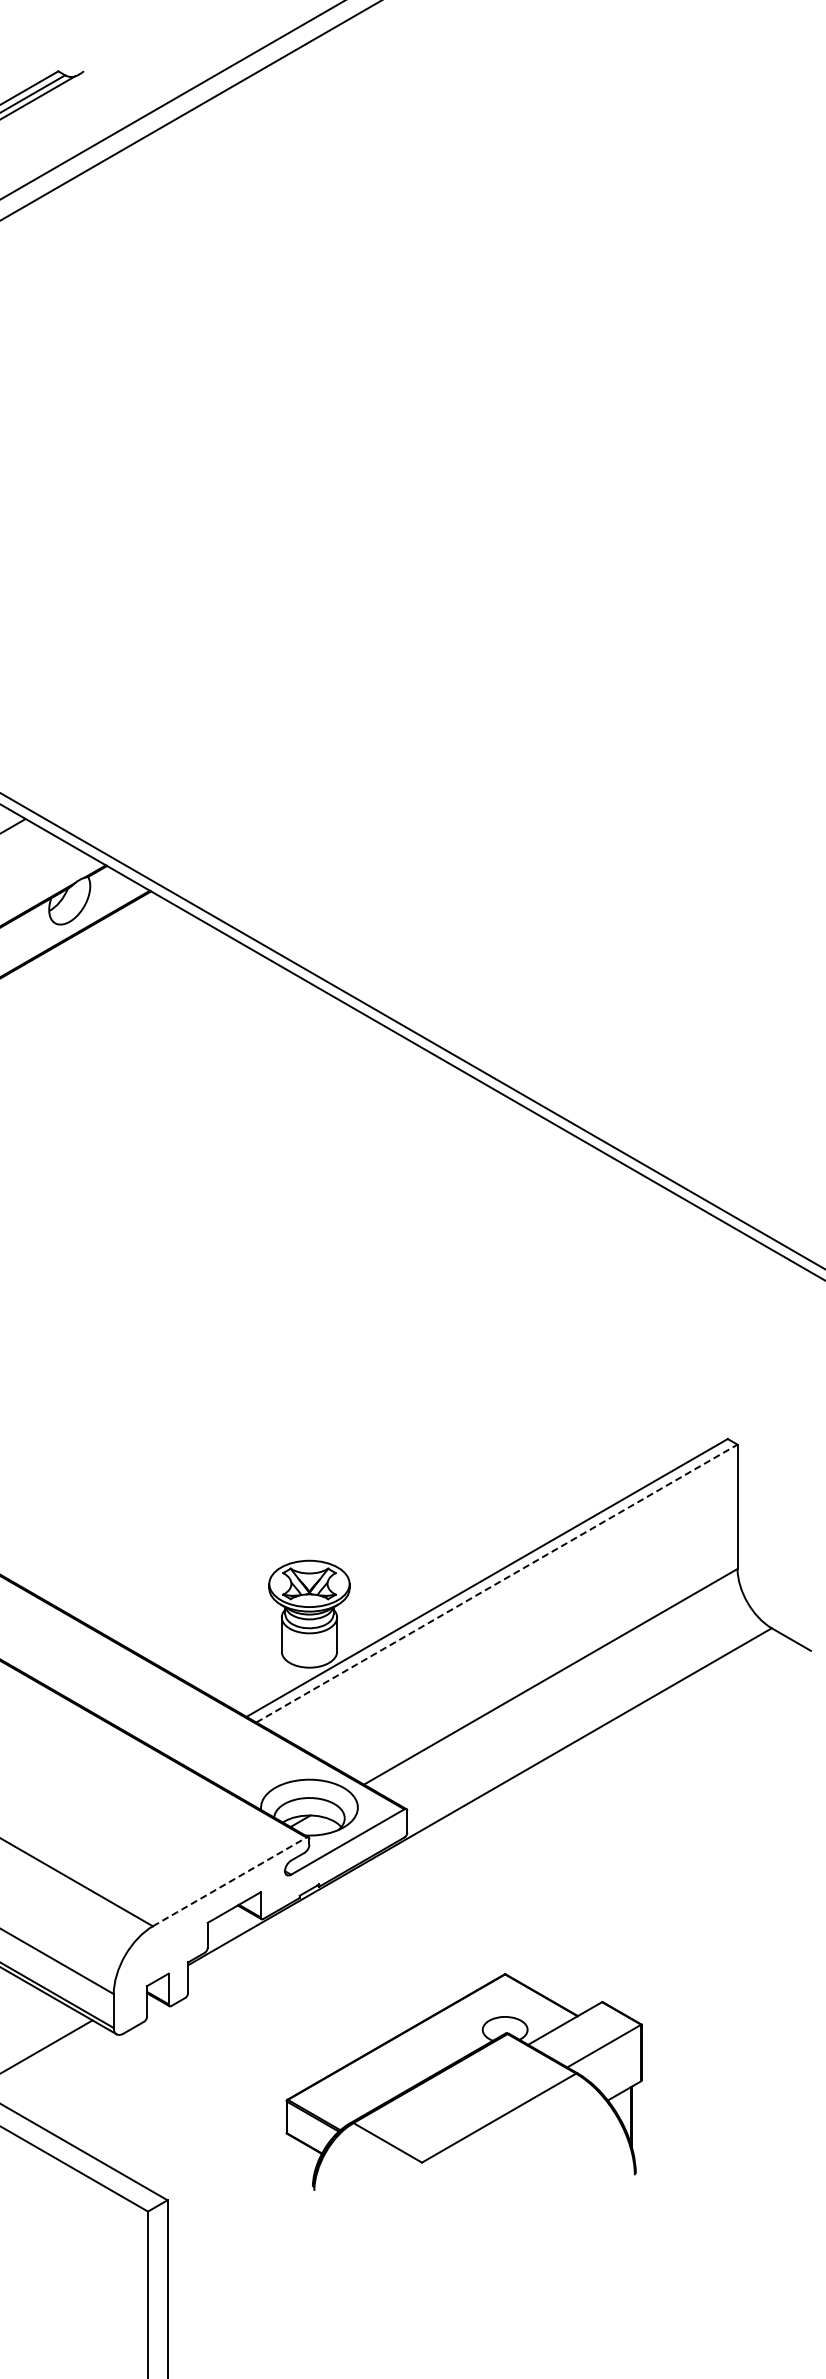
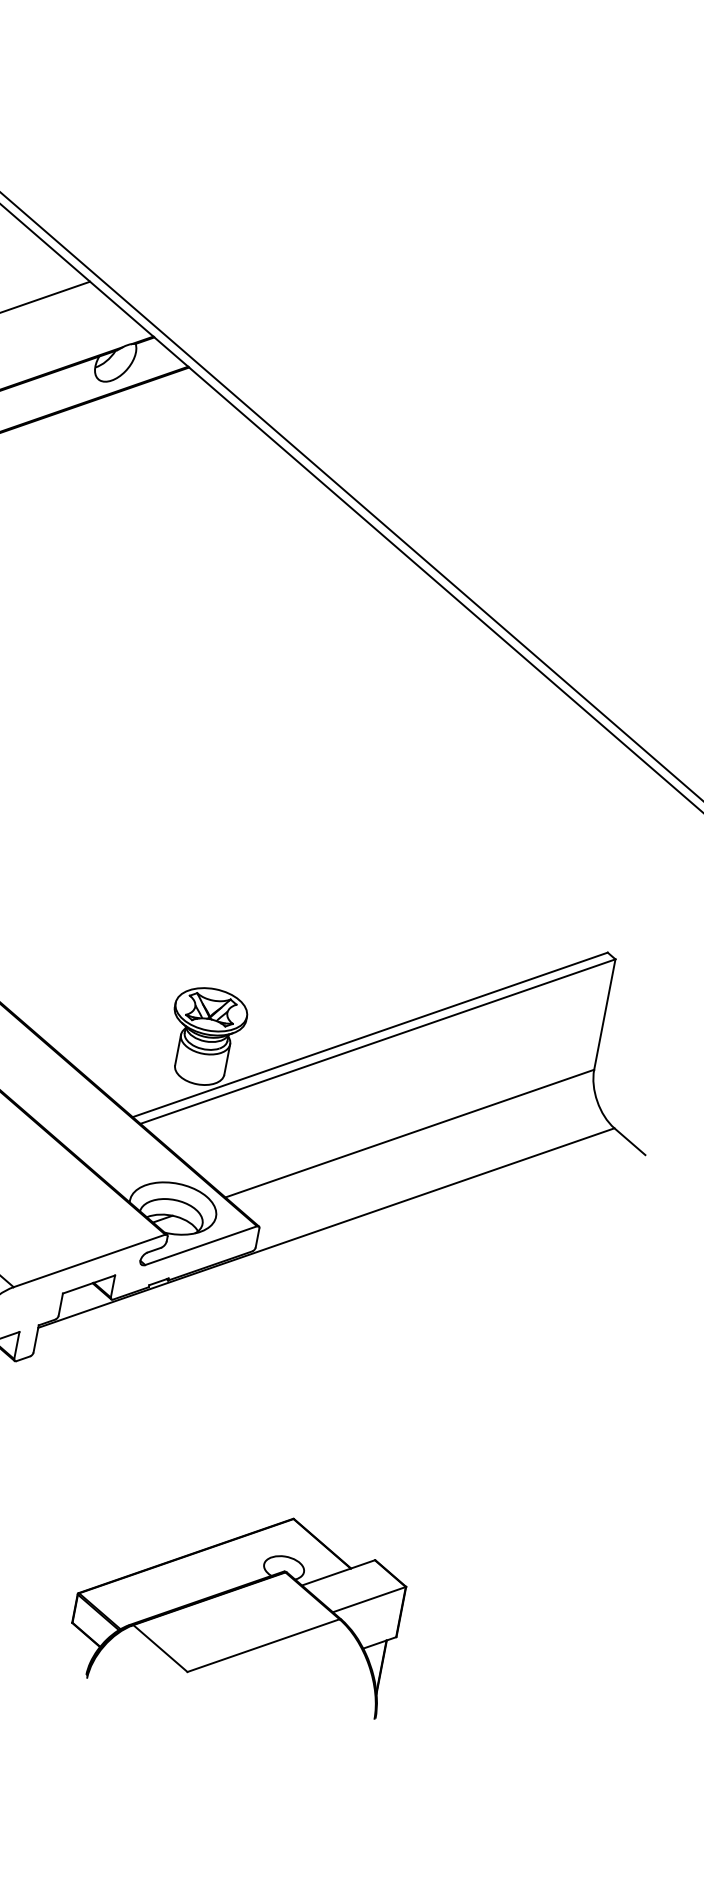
line: (496, 1583) -> (377, 1041), dashed -> solid
line: (229, 1881) -> (89, 1260), dashed -> solid
part: (463, 2081) -> (238, 1607), moved

